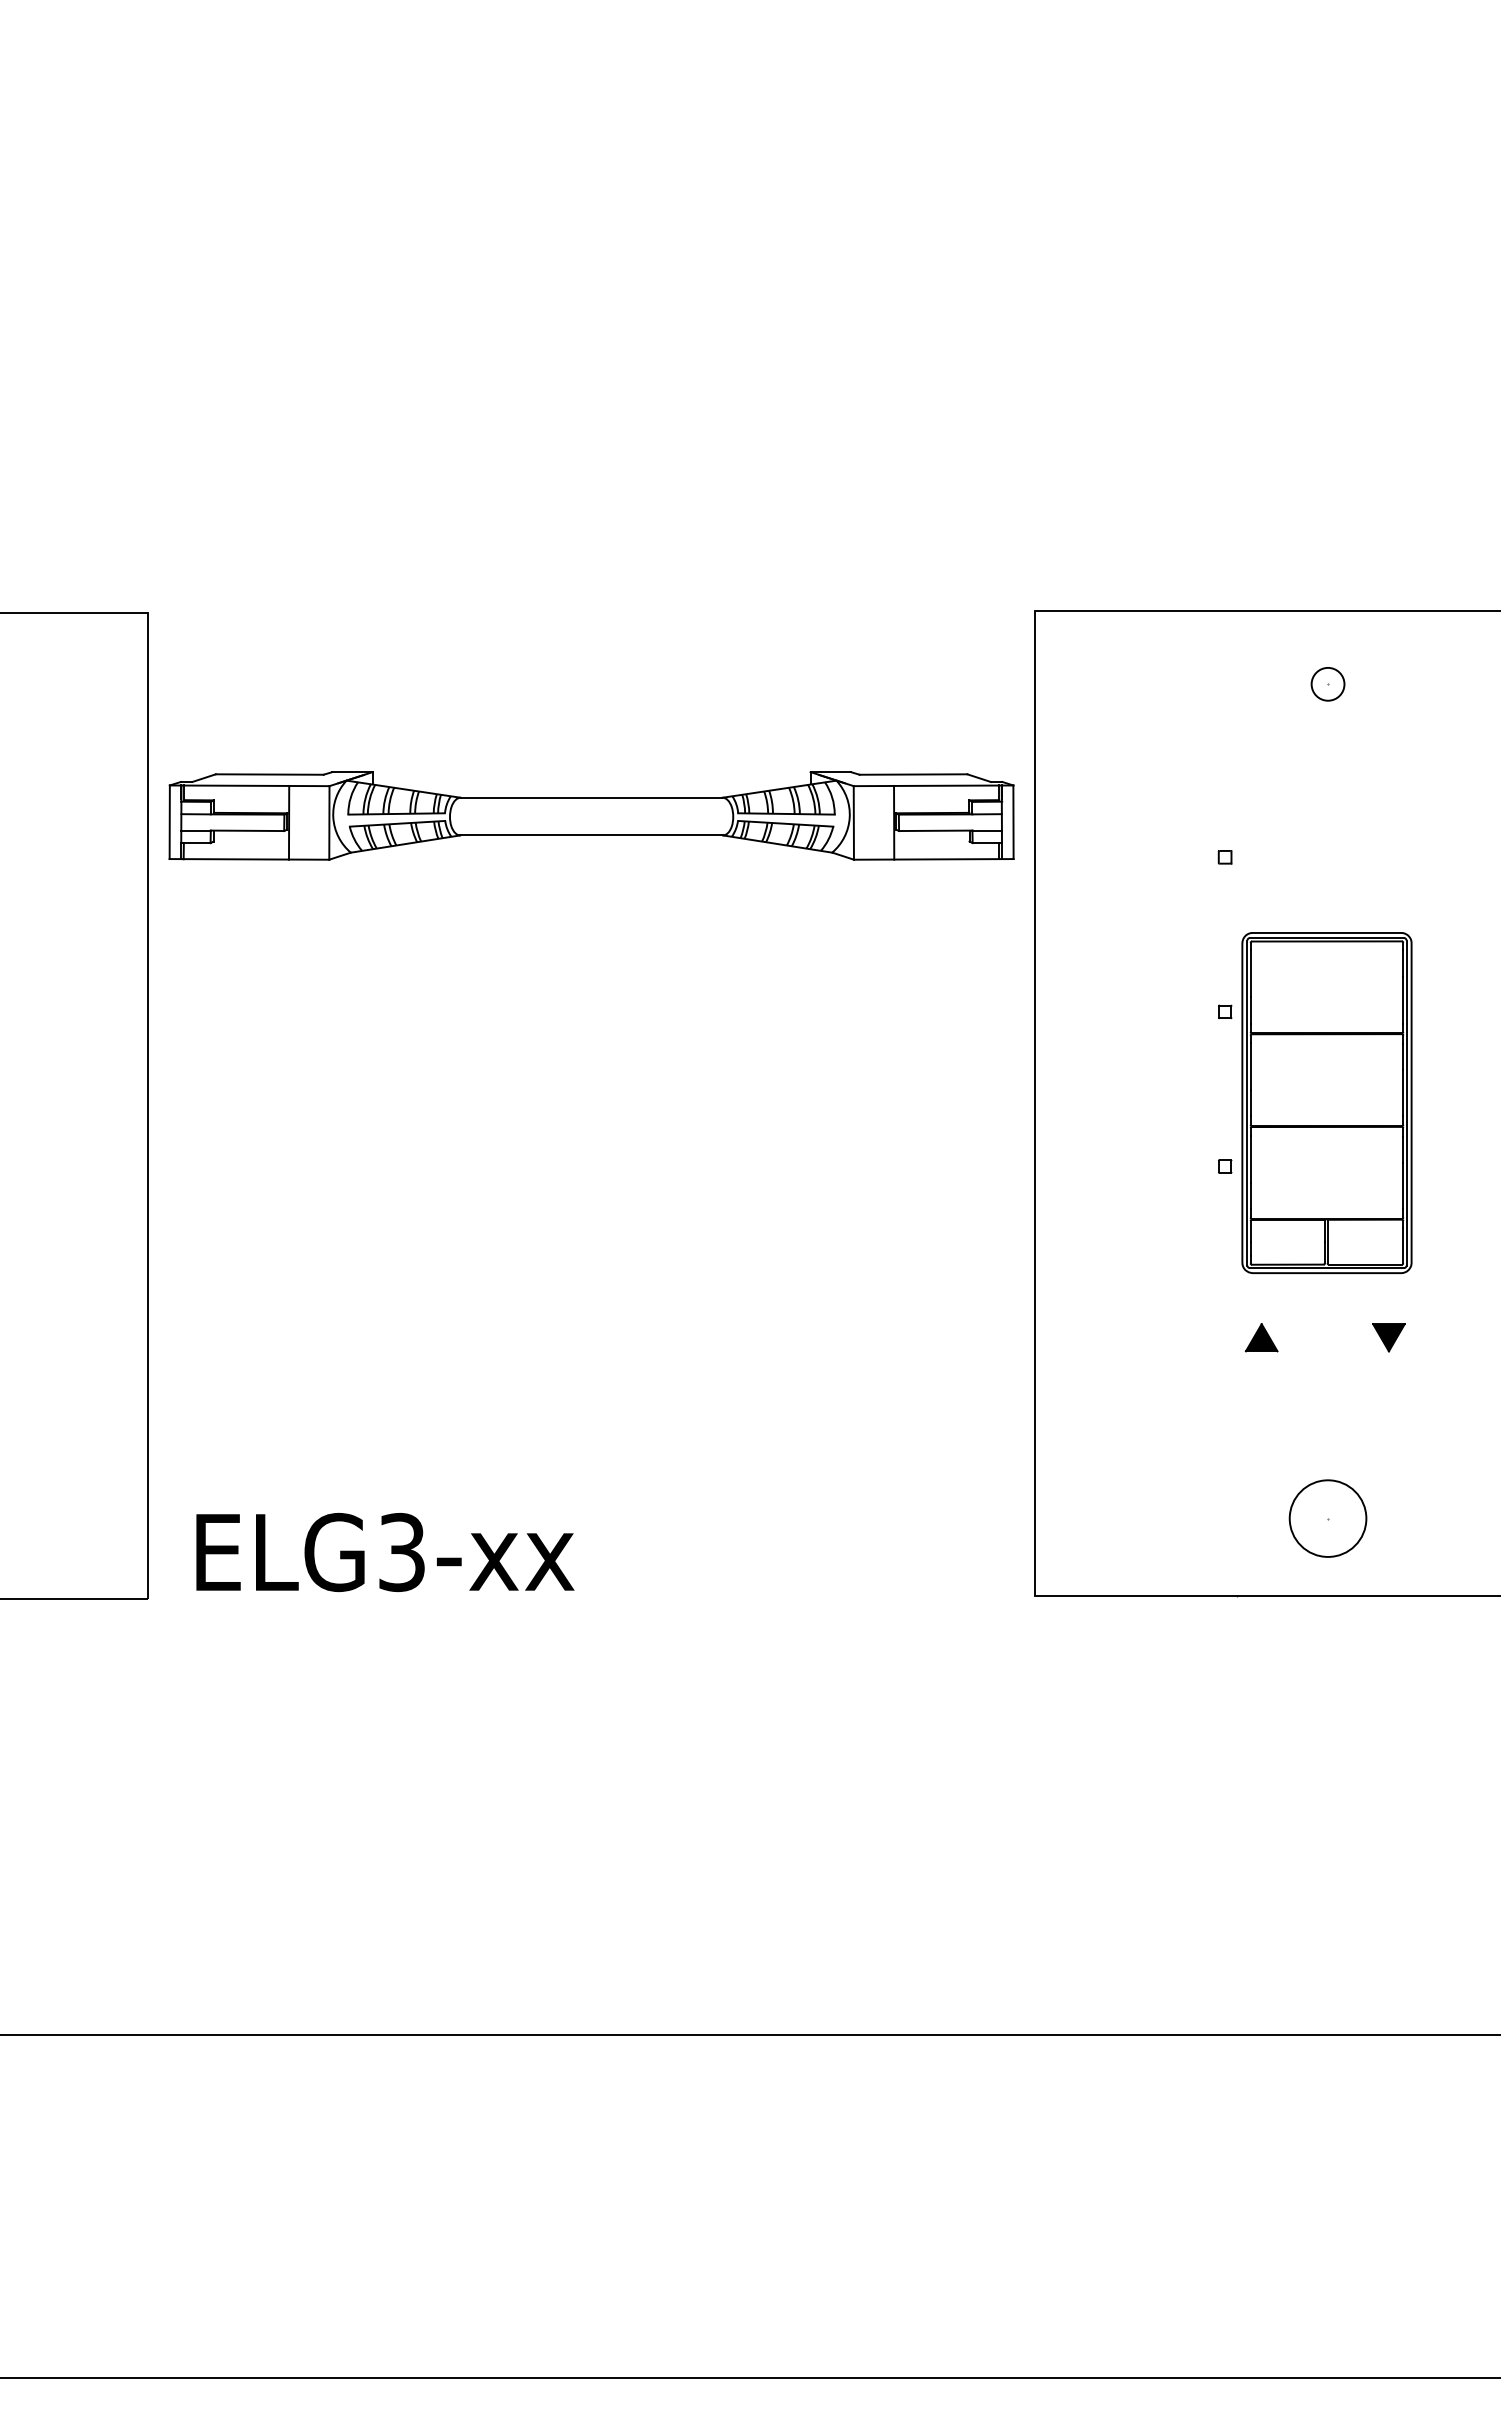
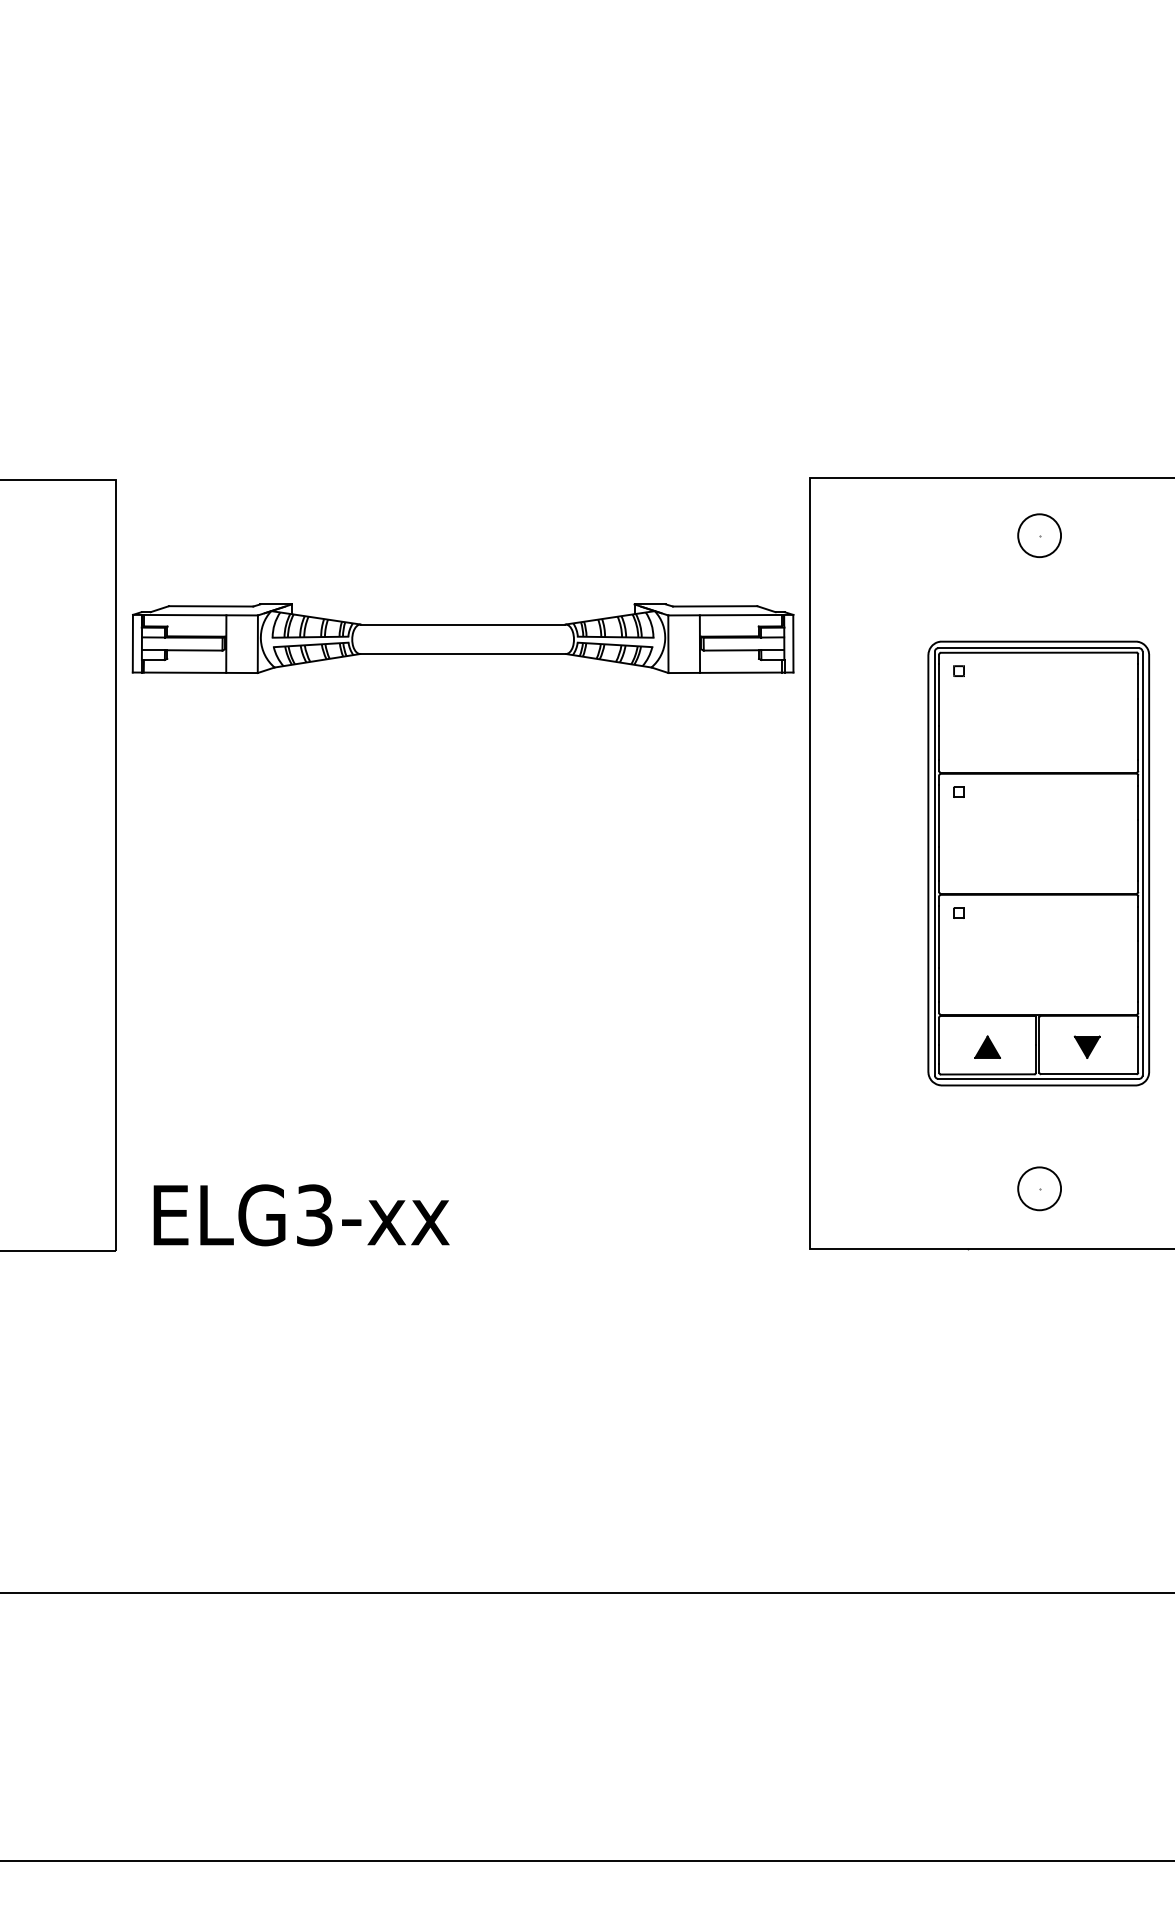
circle: (1327, 683) -> (1039, 535), size x1.67
part: (1326, 1102) -> (1038, 863), size x1.67
circle: (1327, 1518) -> (1039, 1188), size x0.71

